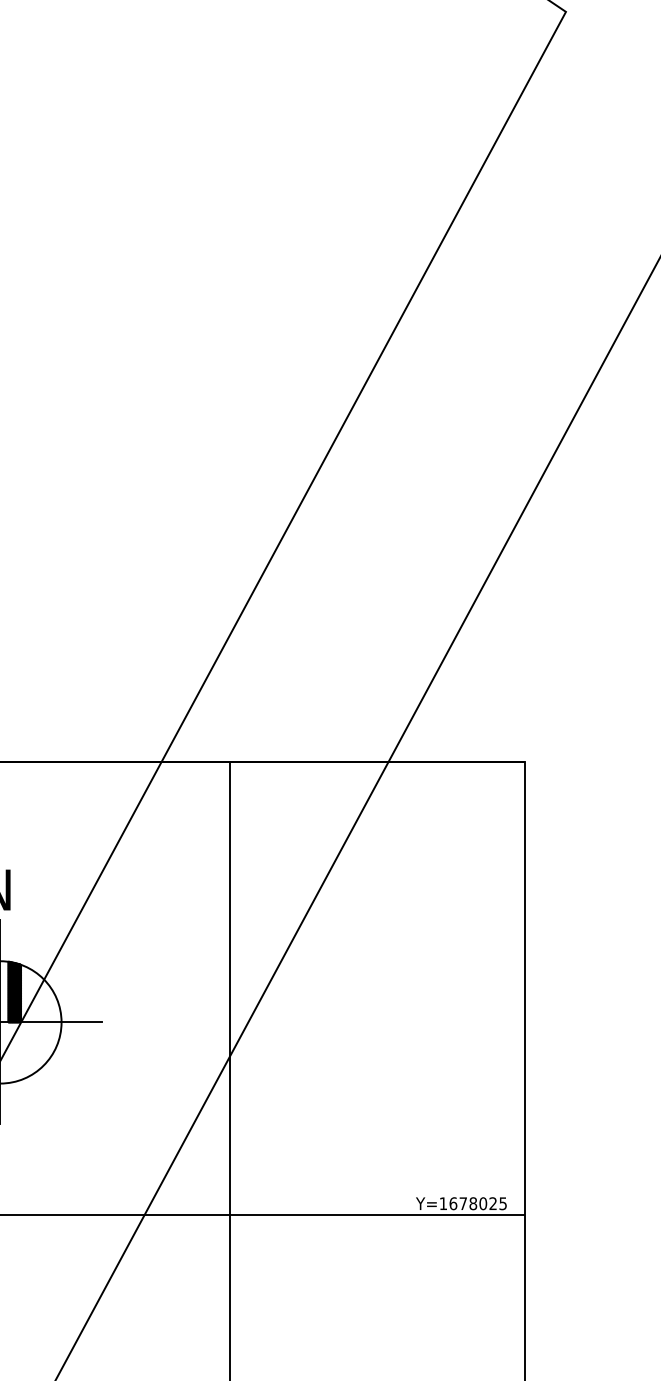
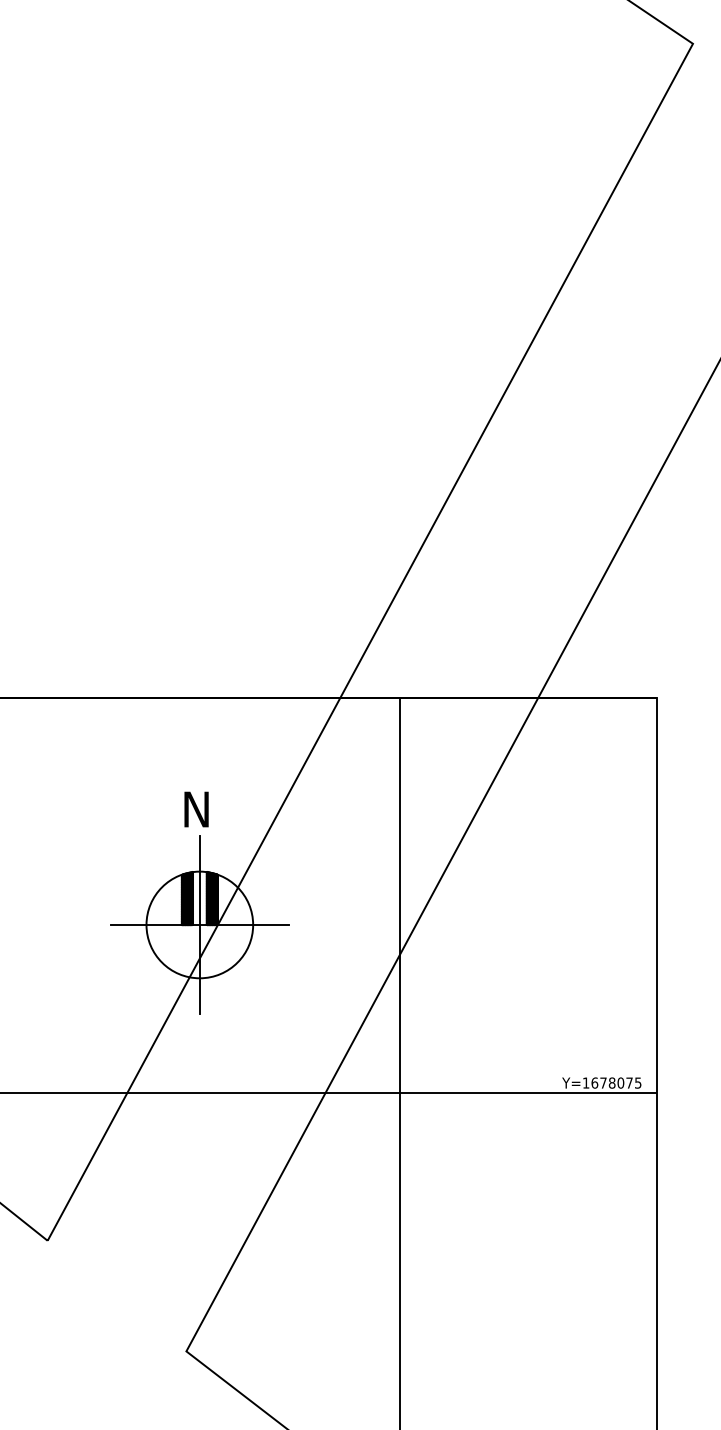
text: (493, 1203) -> (629, 1082), Y=1678025 -> Y=1678075

